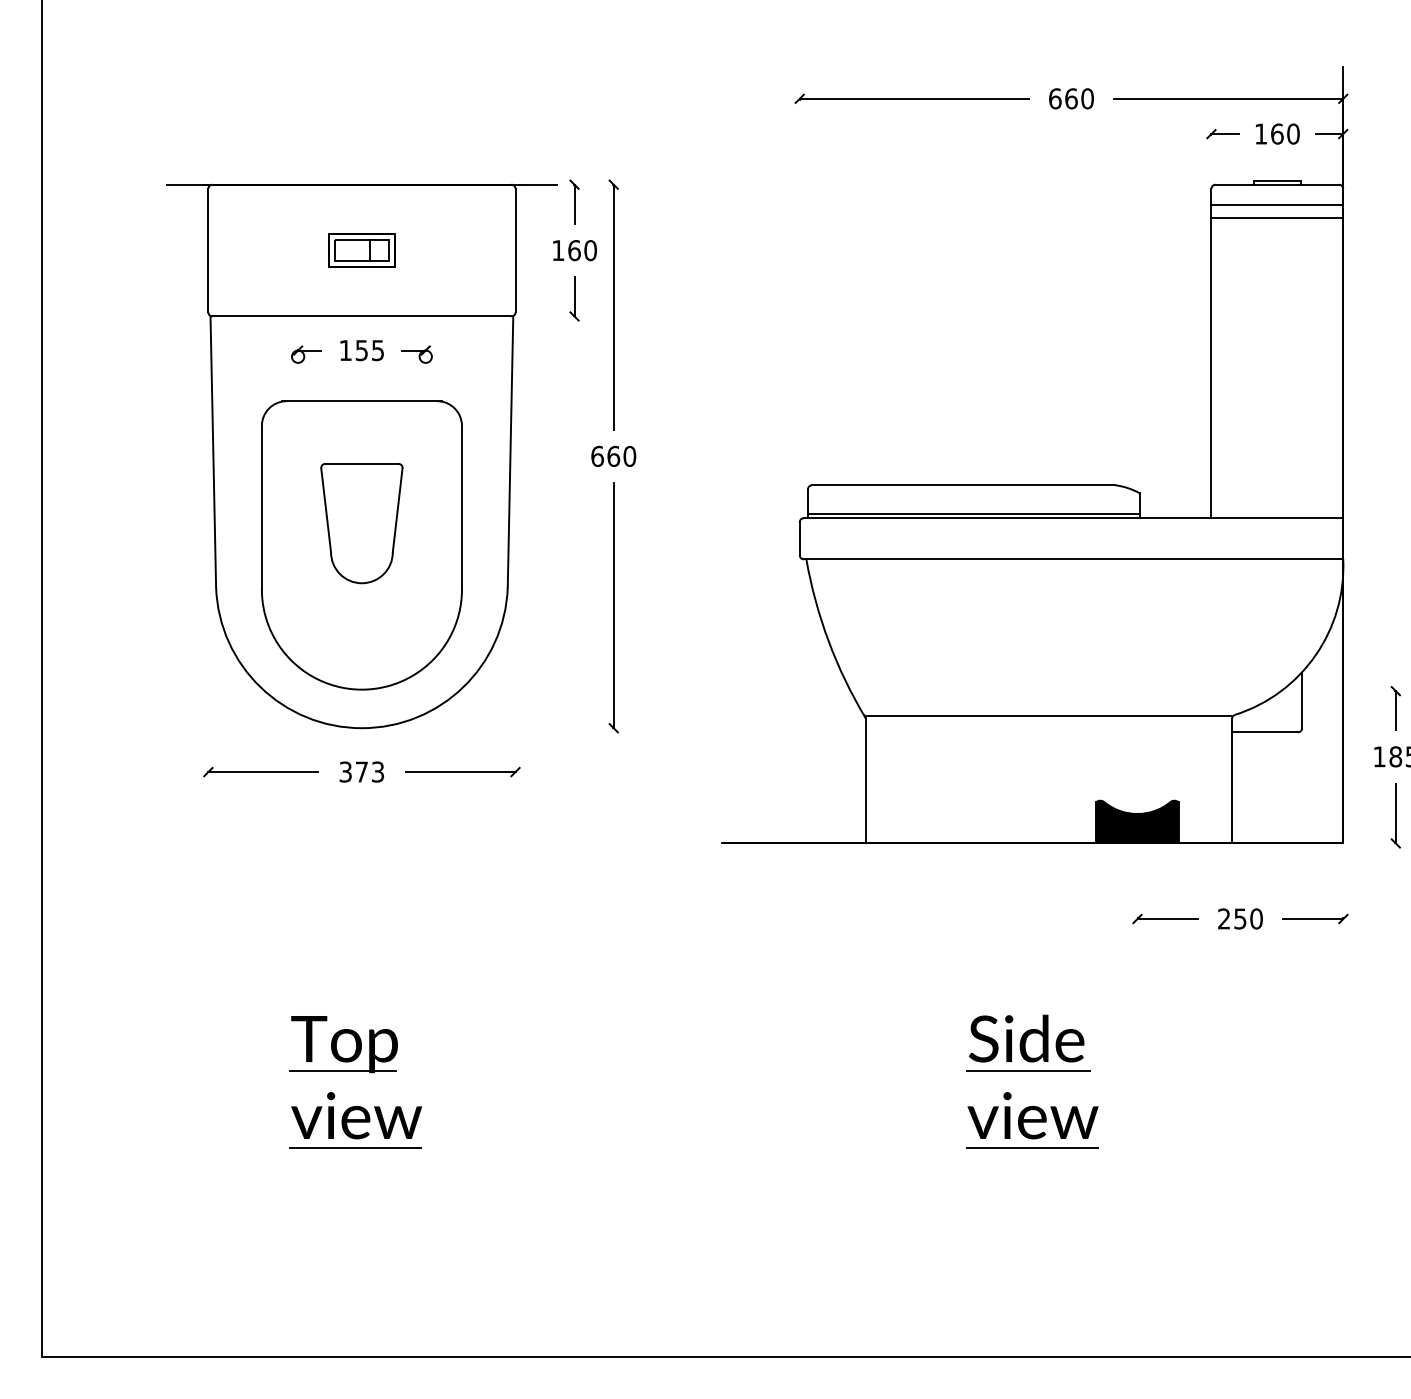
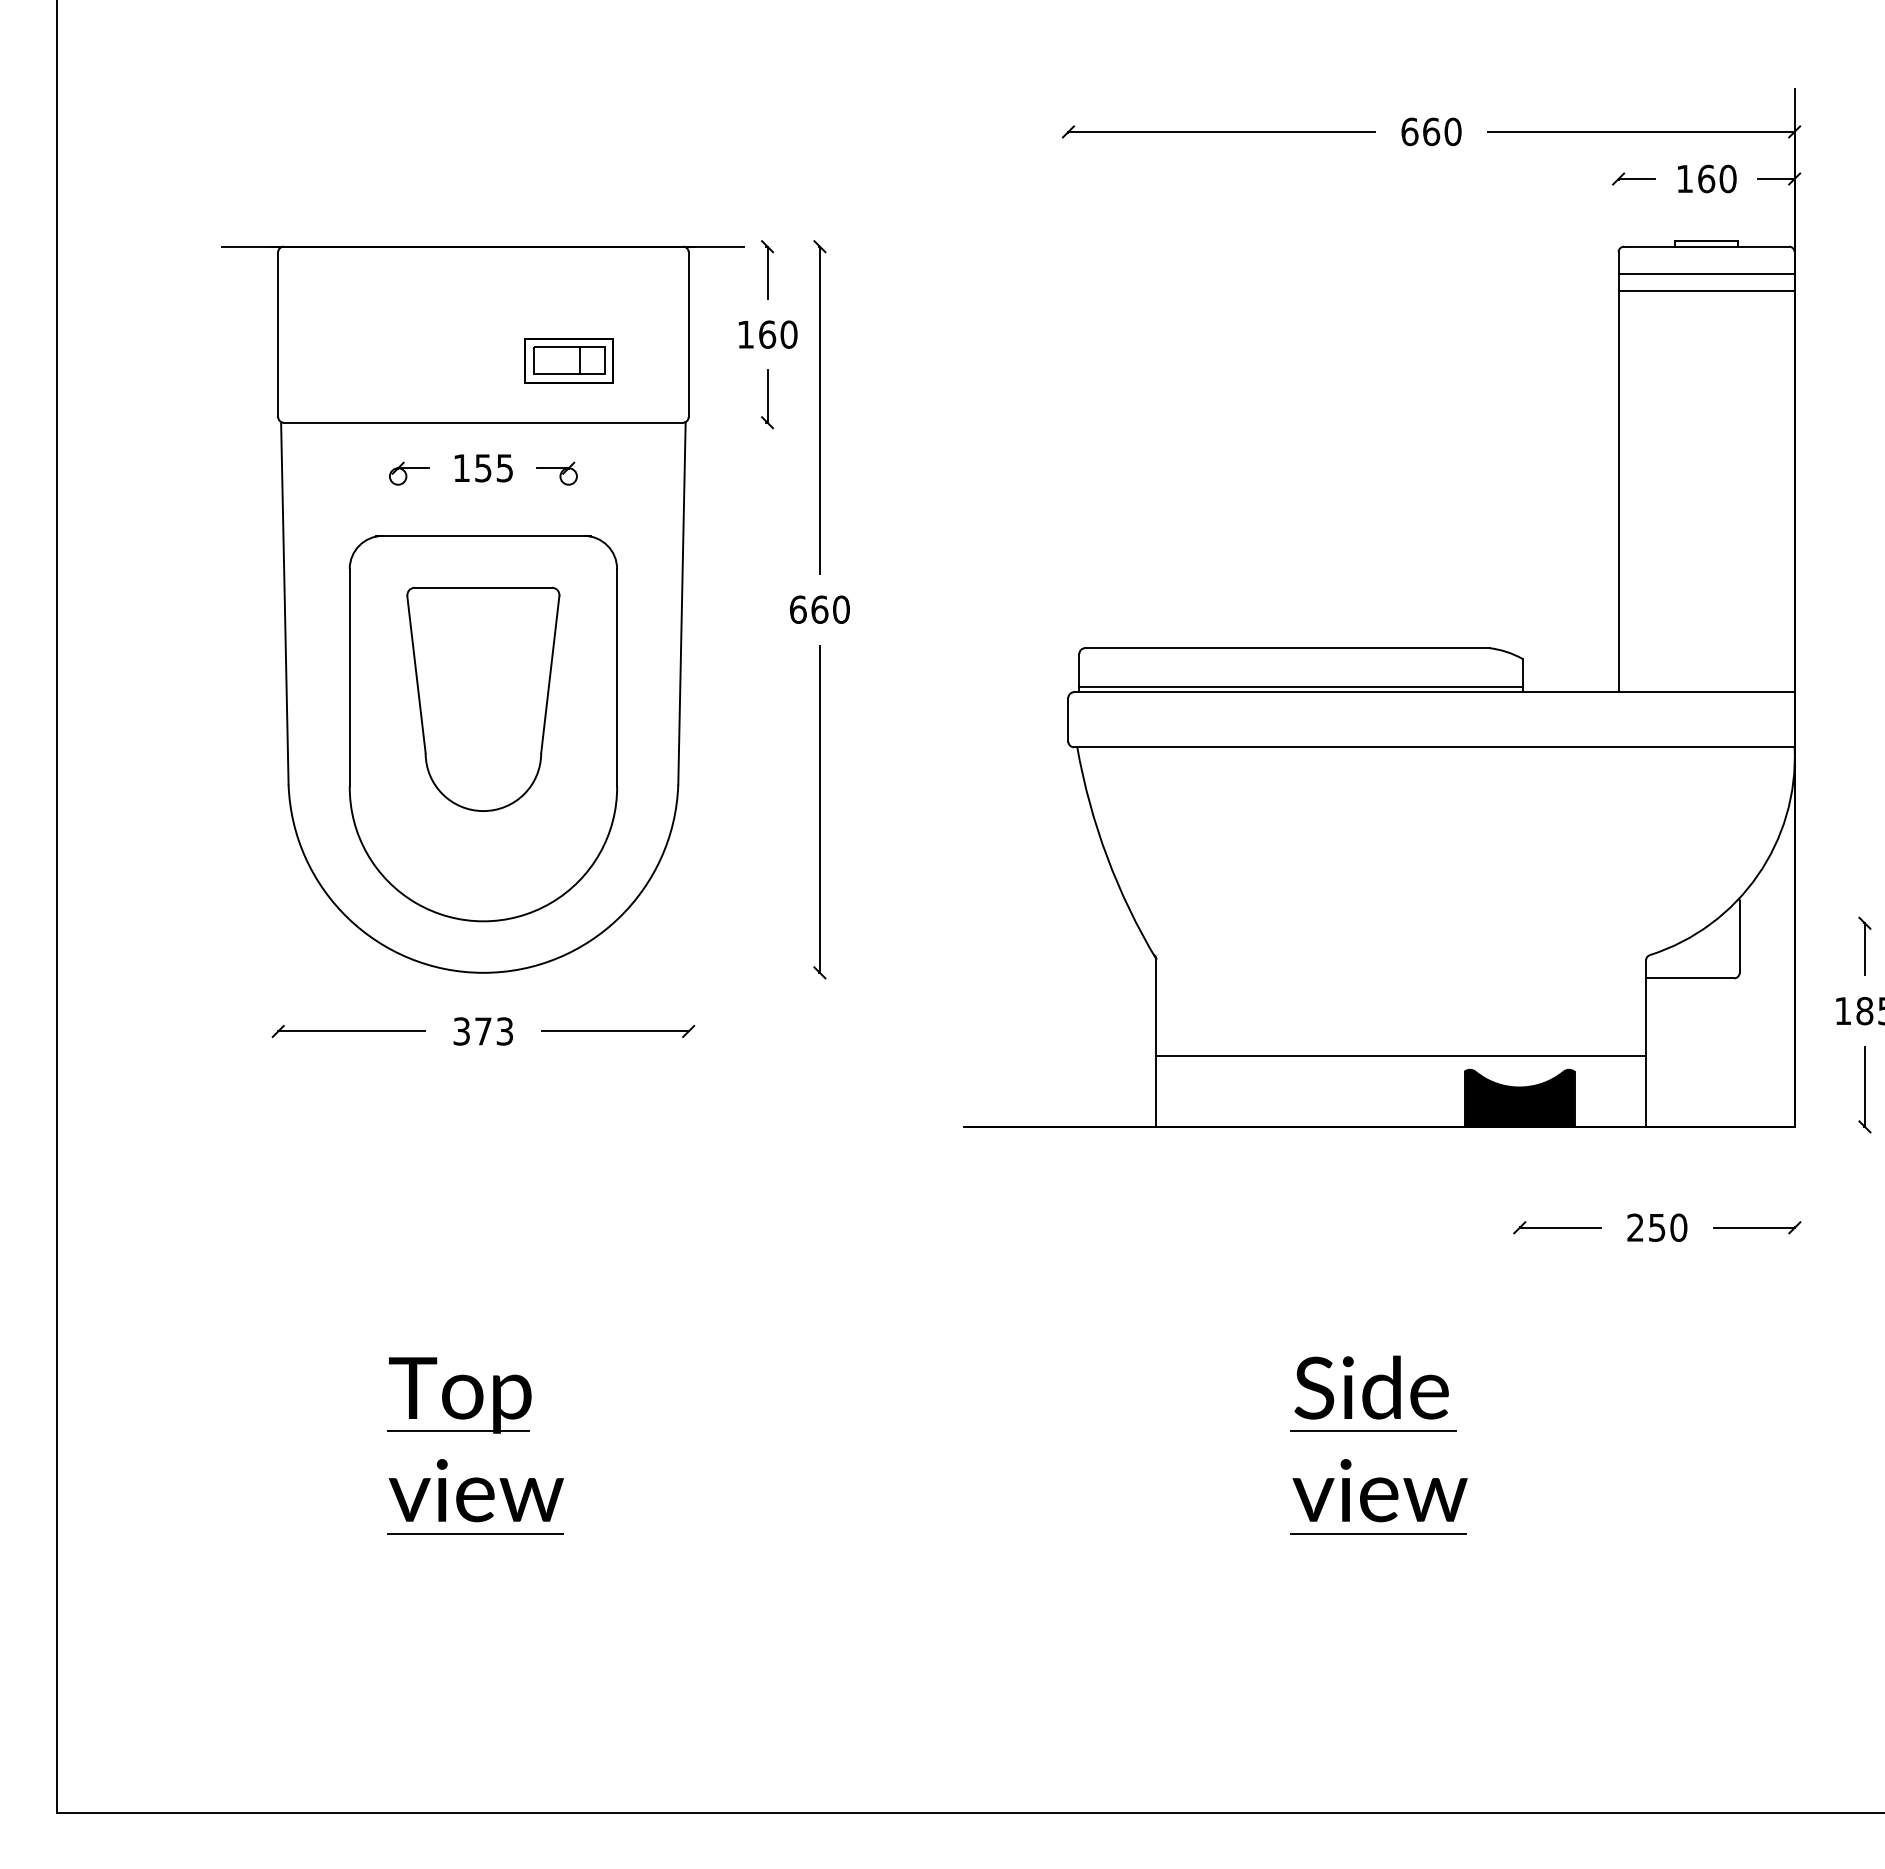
part: (361, 250) -> (568, 360), moved
part: (361, 523) -> (483, 699), size x1.4
line: (1049, 715) -> (1401, 1056), moved

